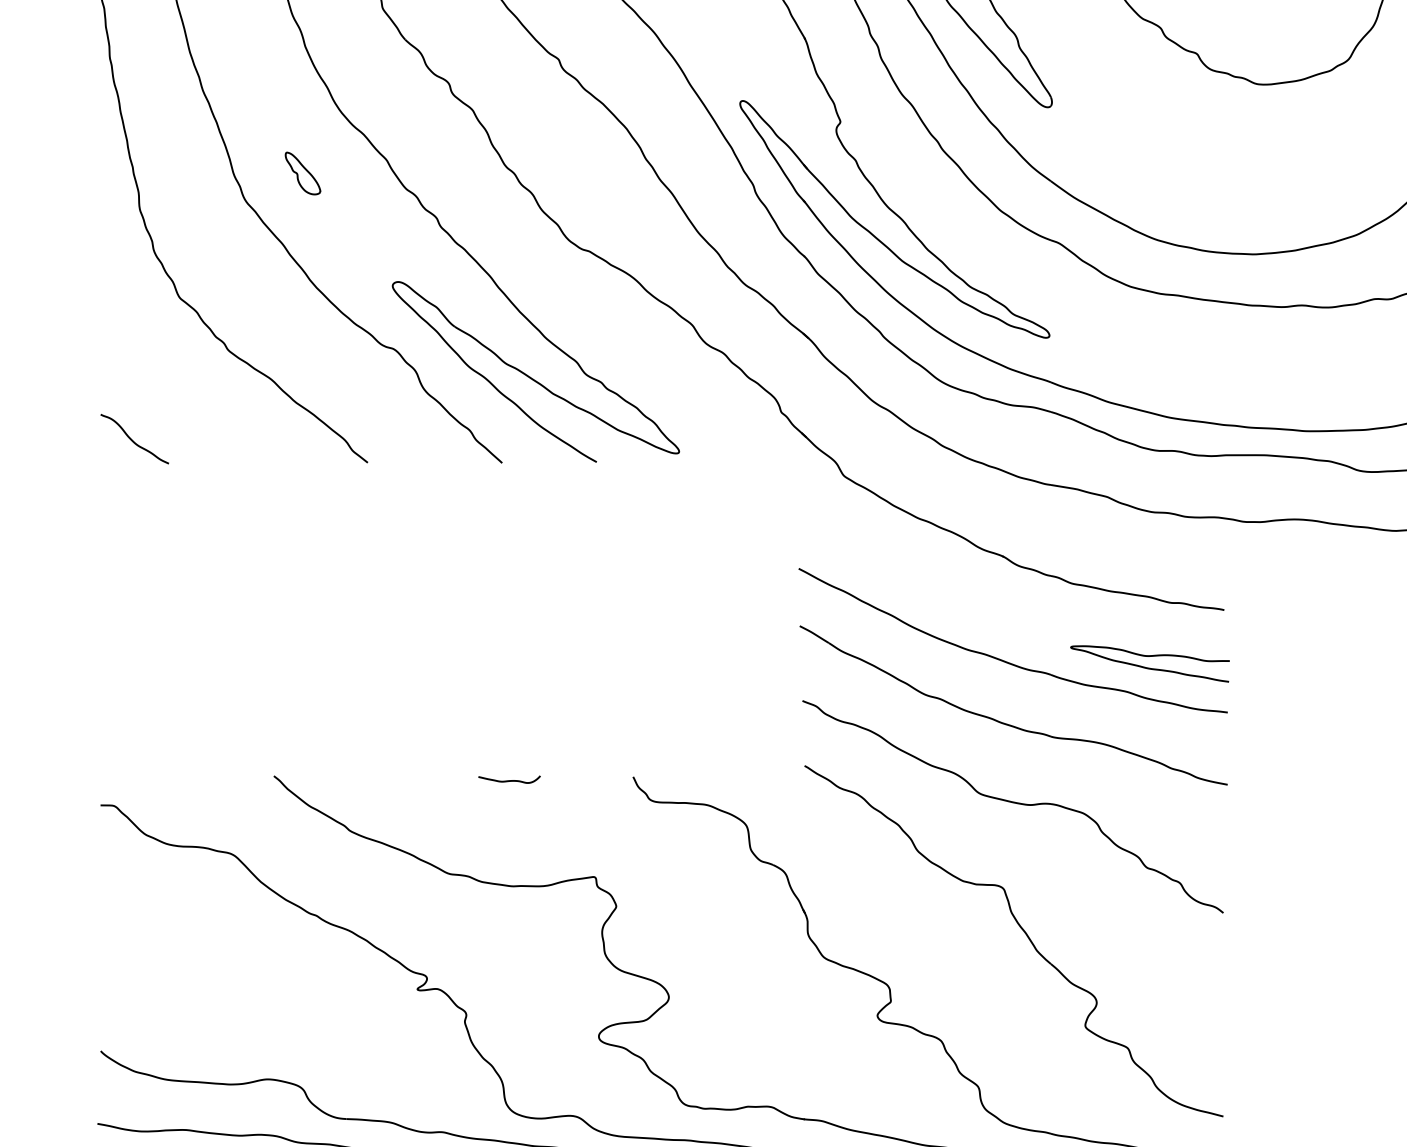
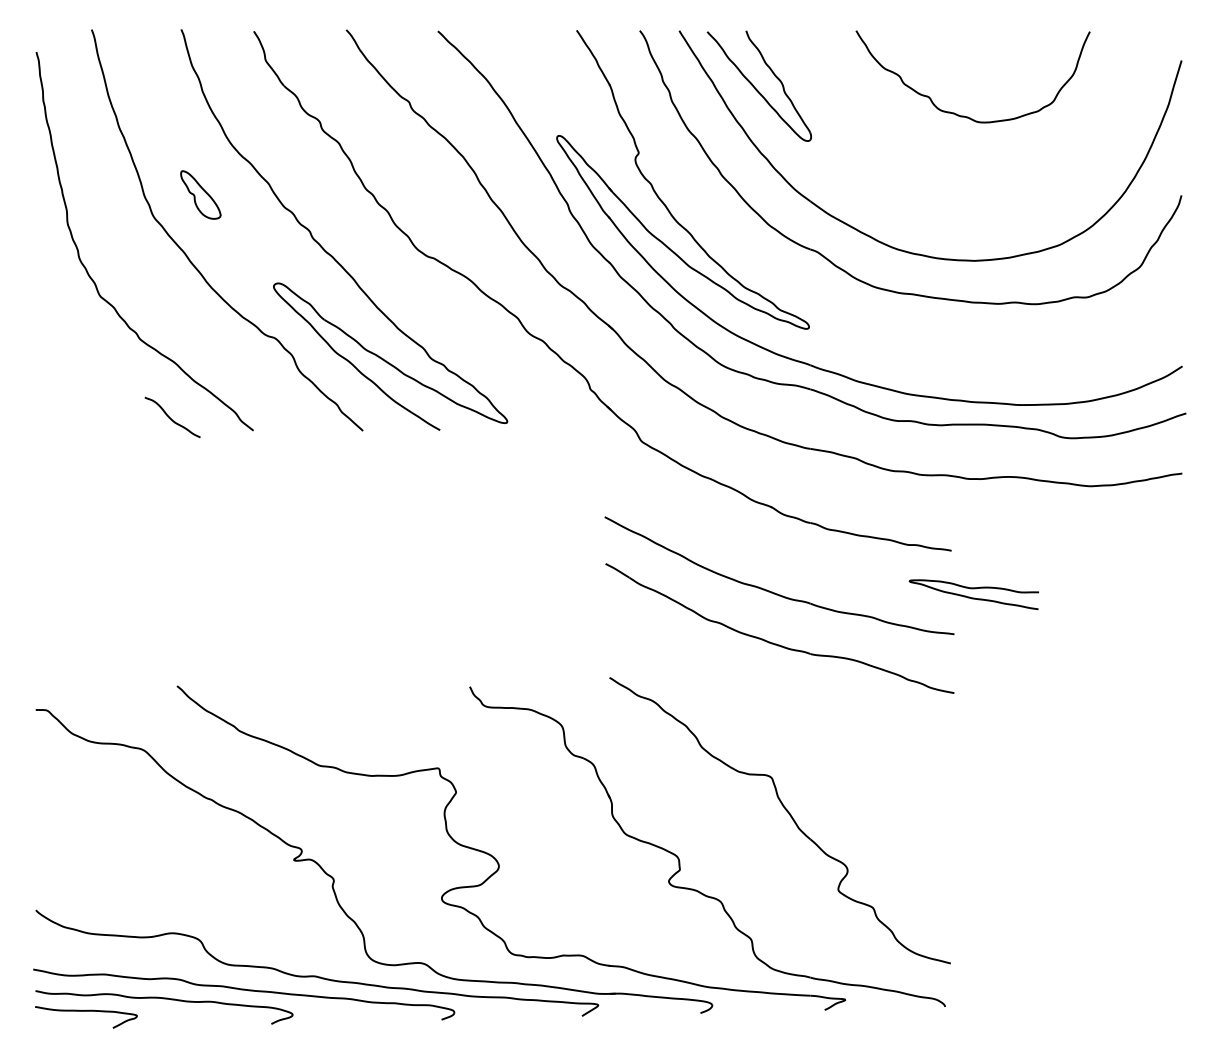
part: (302, 172) -> (200, 194), size x1.4
curve: (133, 440) -> (171, 418), moved
curve: (1149, 667) -> (973, 597), moved
curve: (508, 780) -> (368, 689), removed
part: (1013, 807) -> (779, 711), removed

